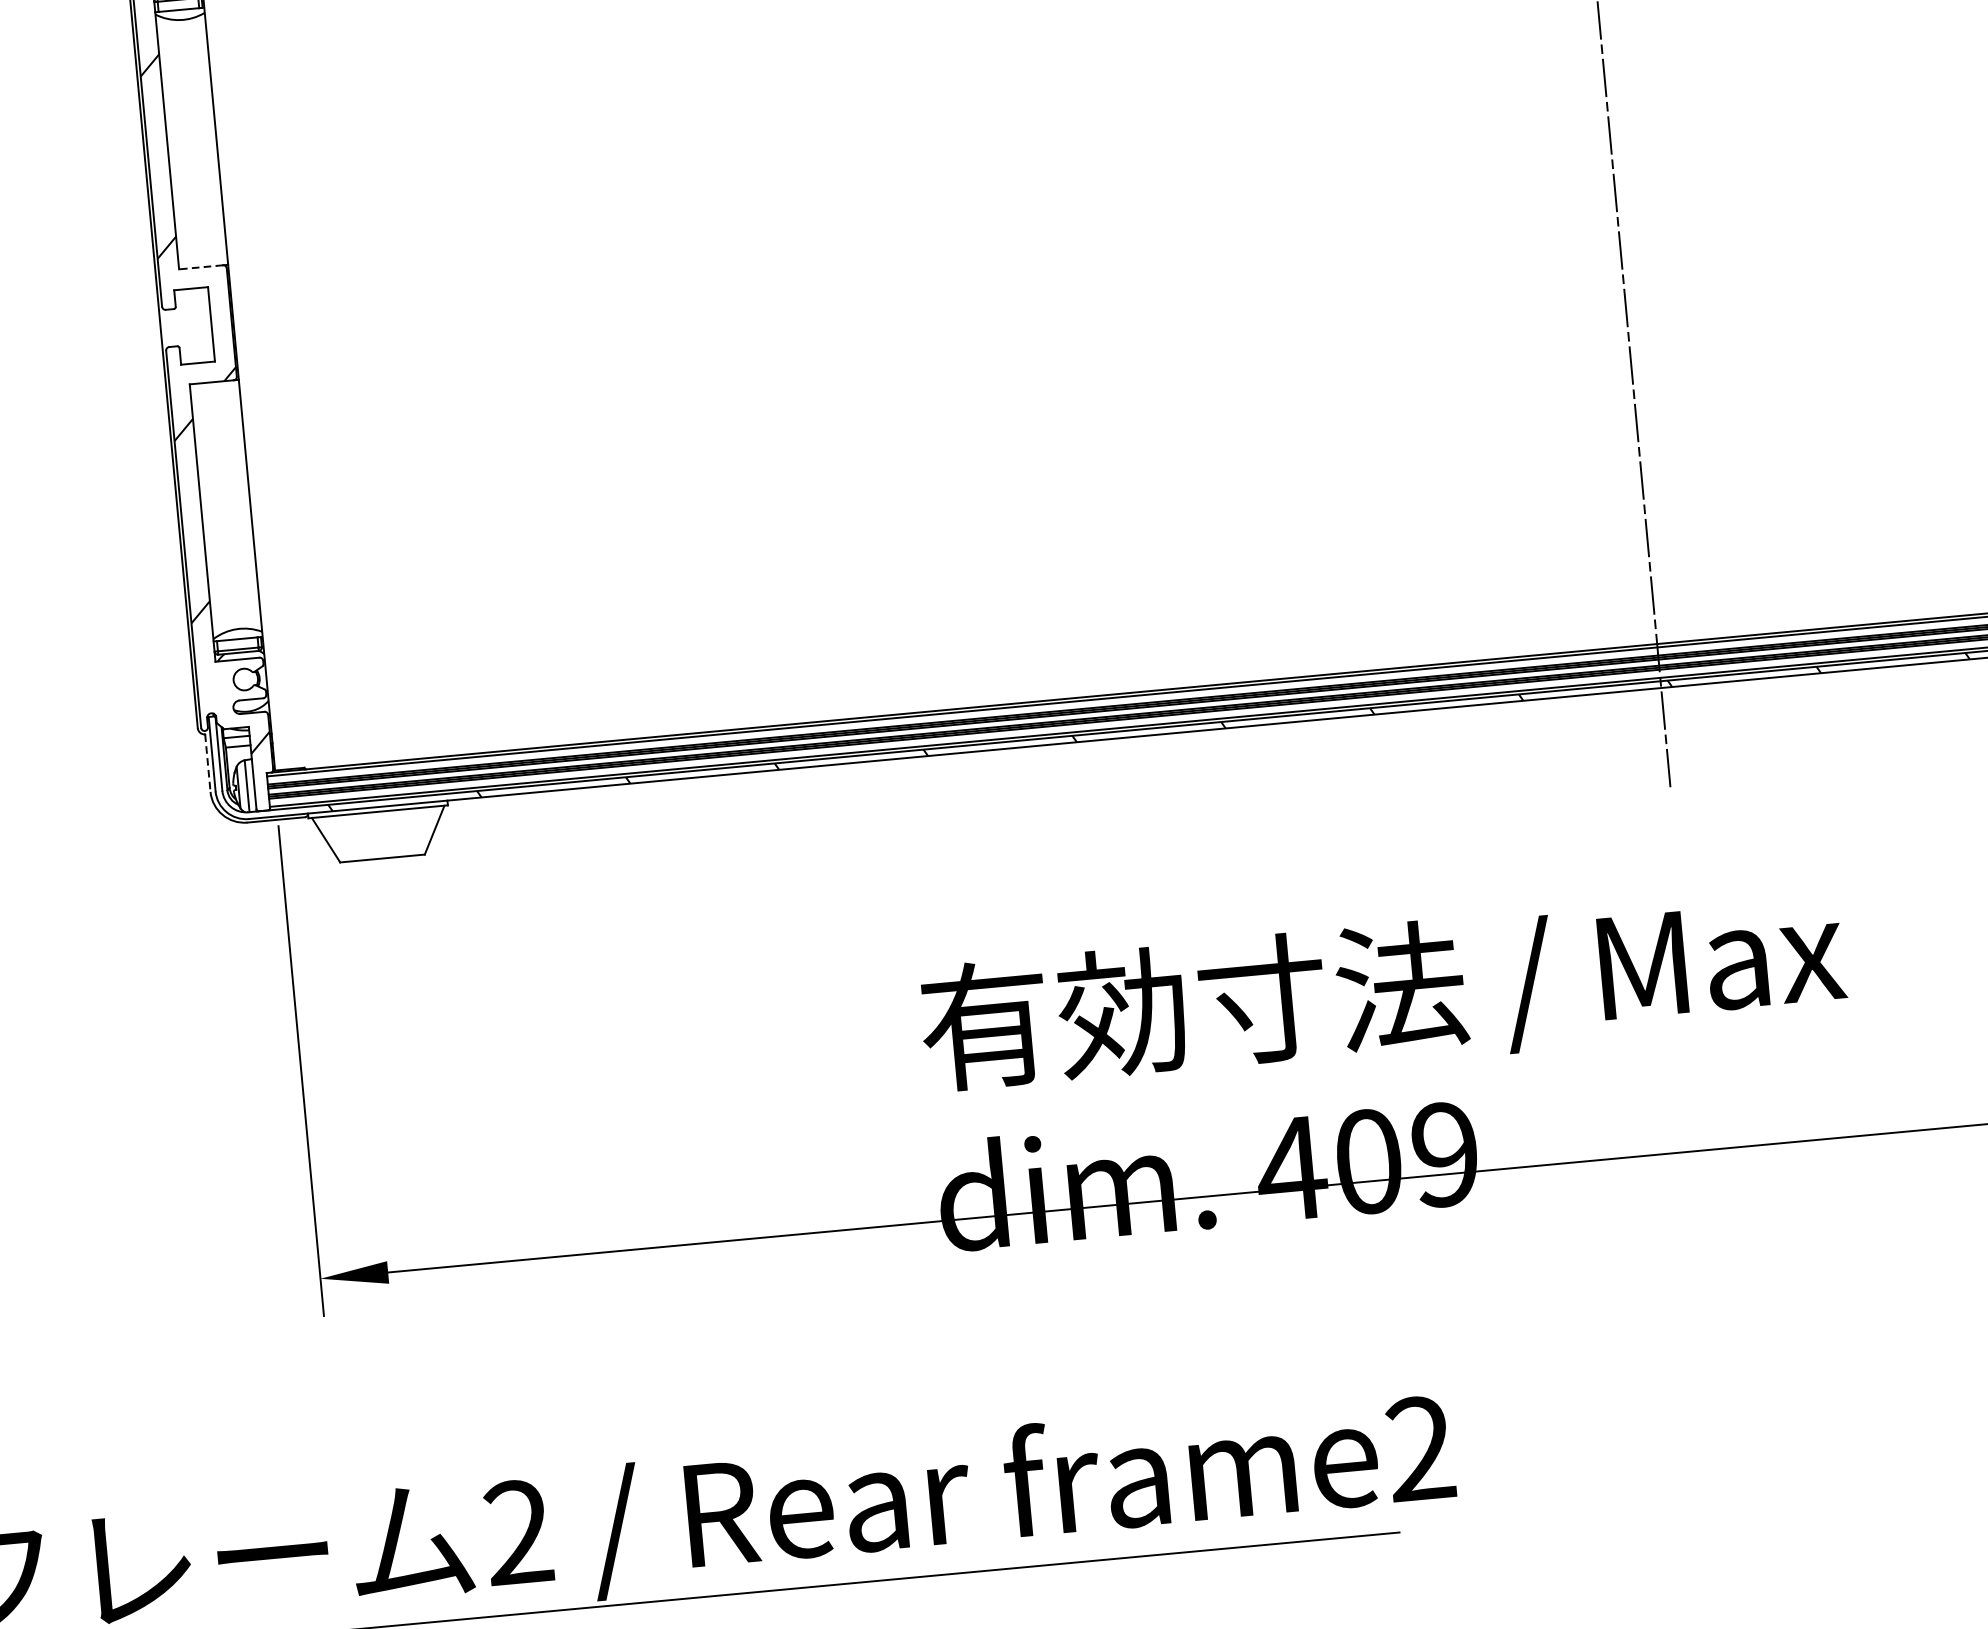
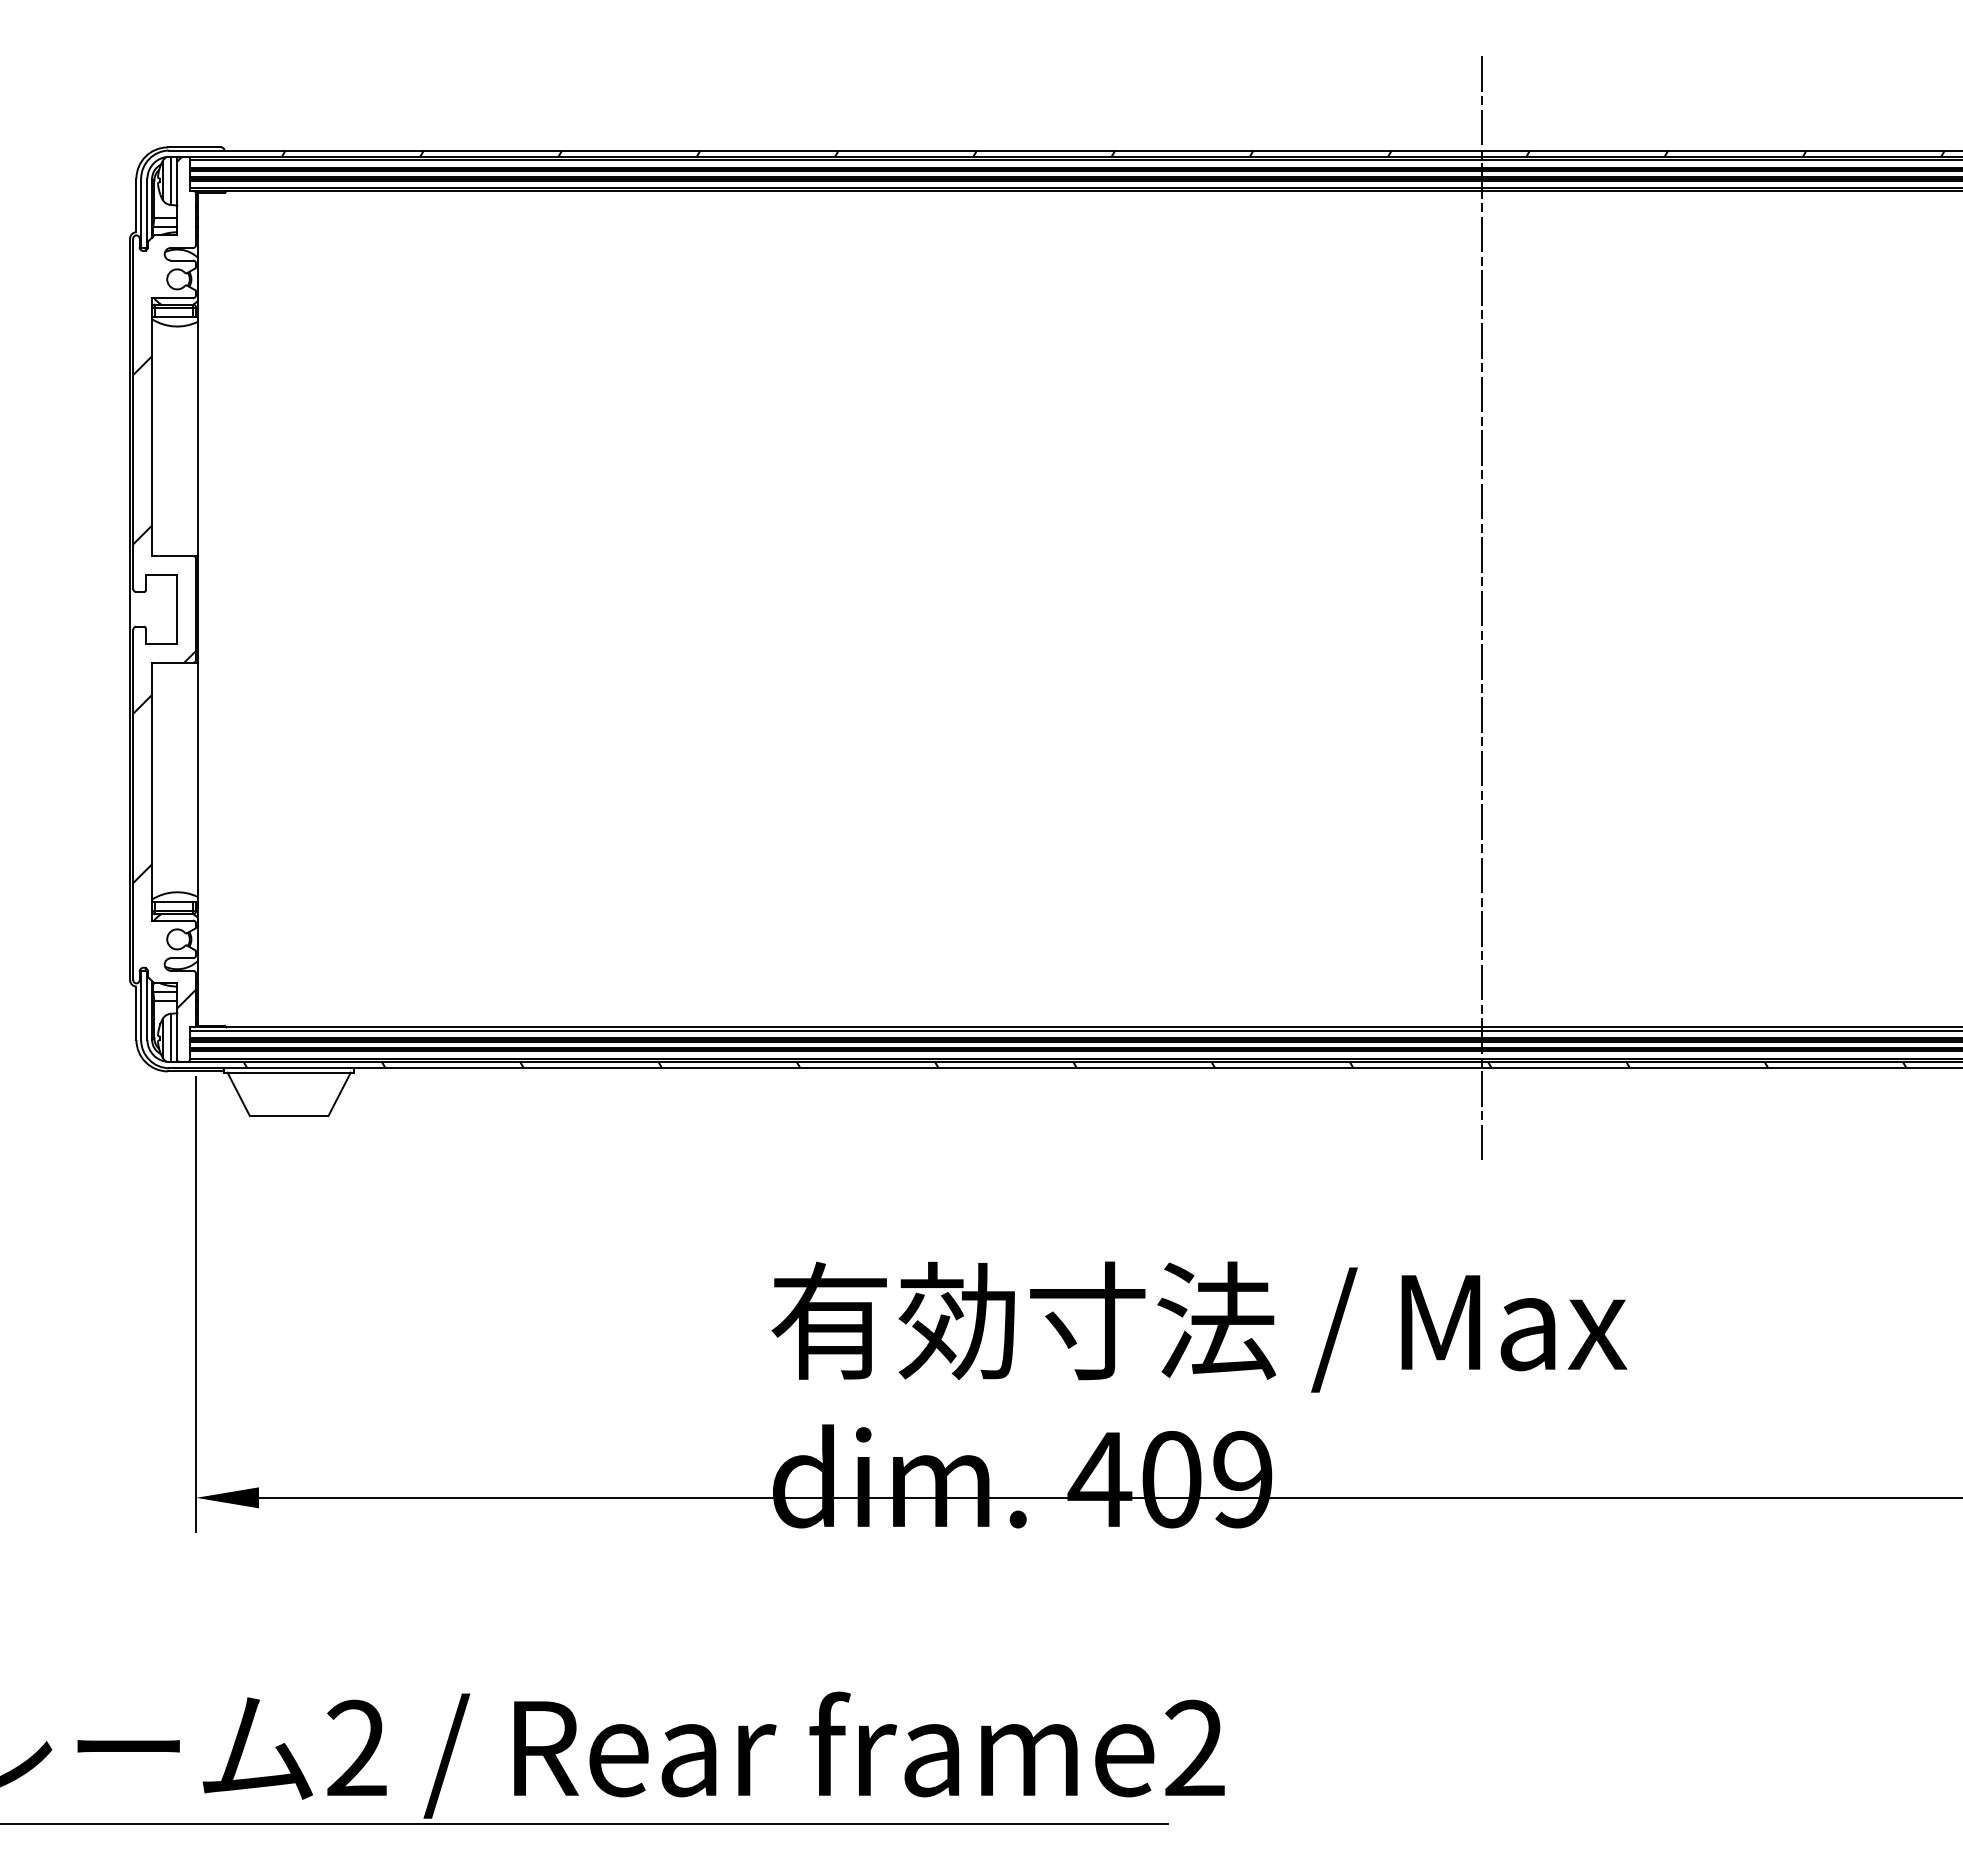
line: (200, 266) -> (172, 555), dashed -> solid
line: (207, 763) -> (136, 1013), dashed -> solid

